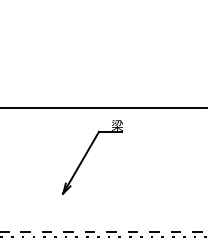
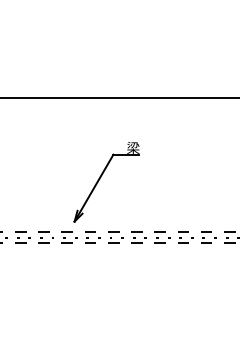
part: (87, 154) -> (100, 179), moved

